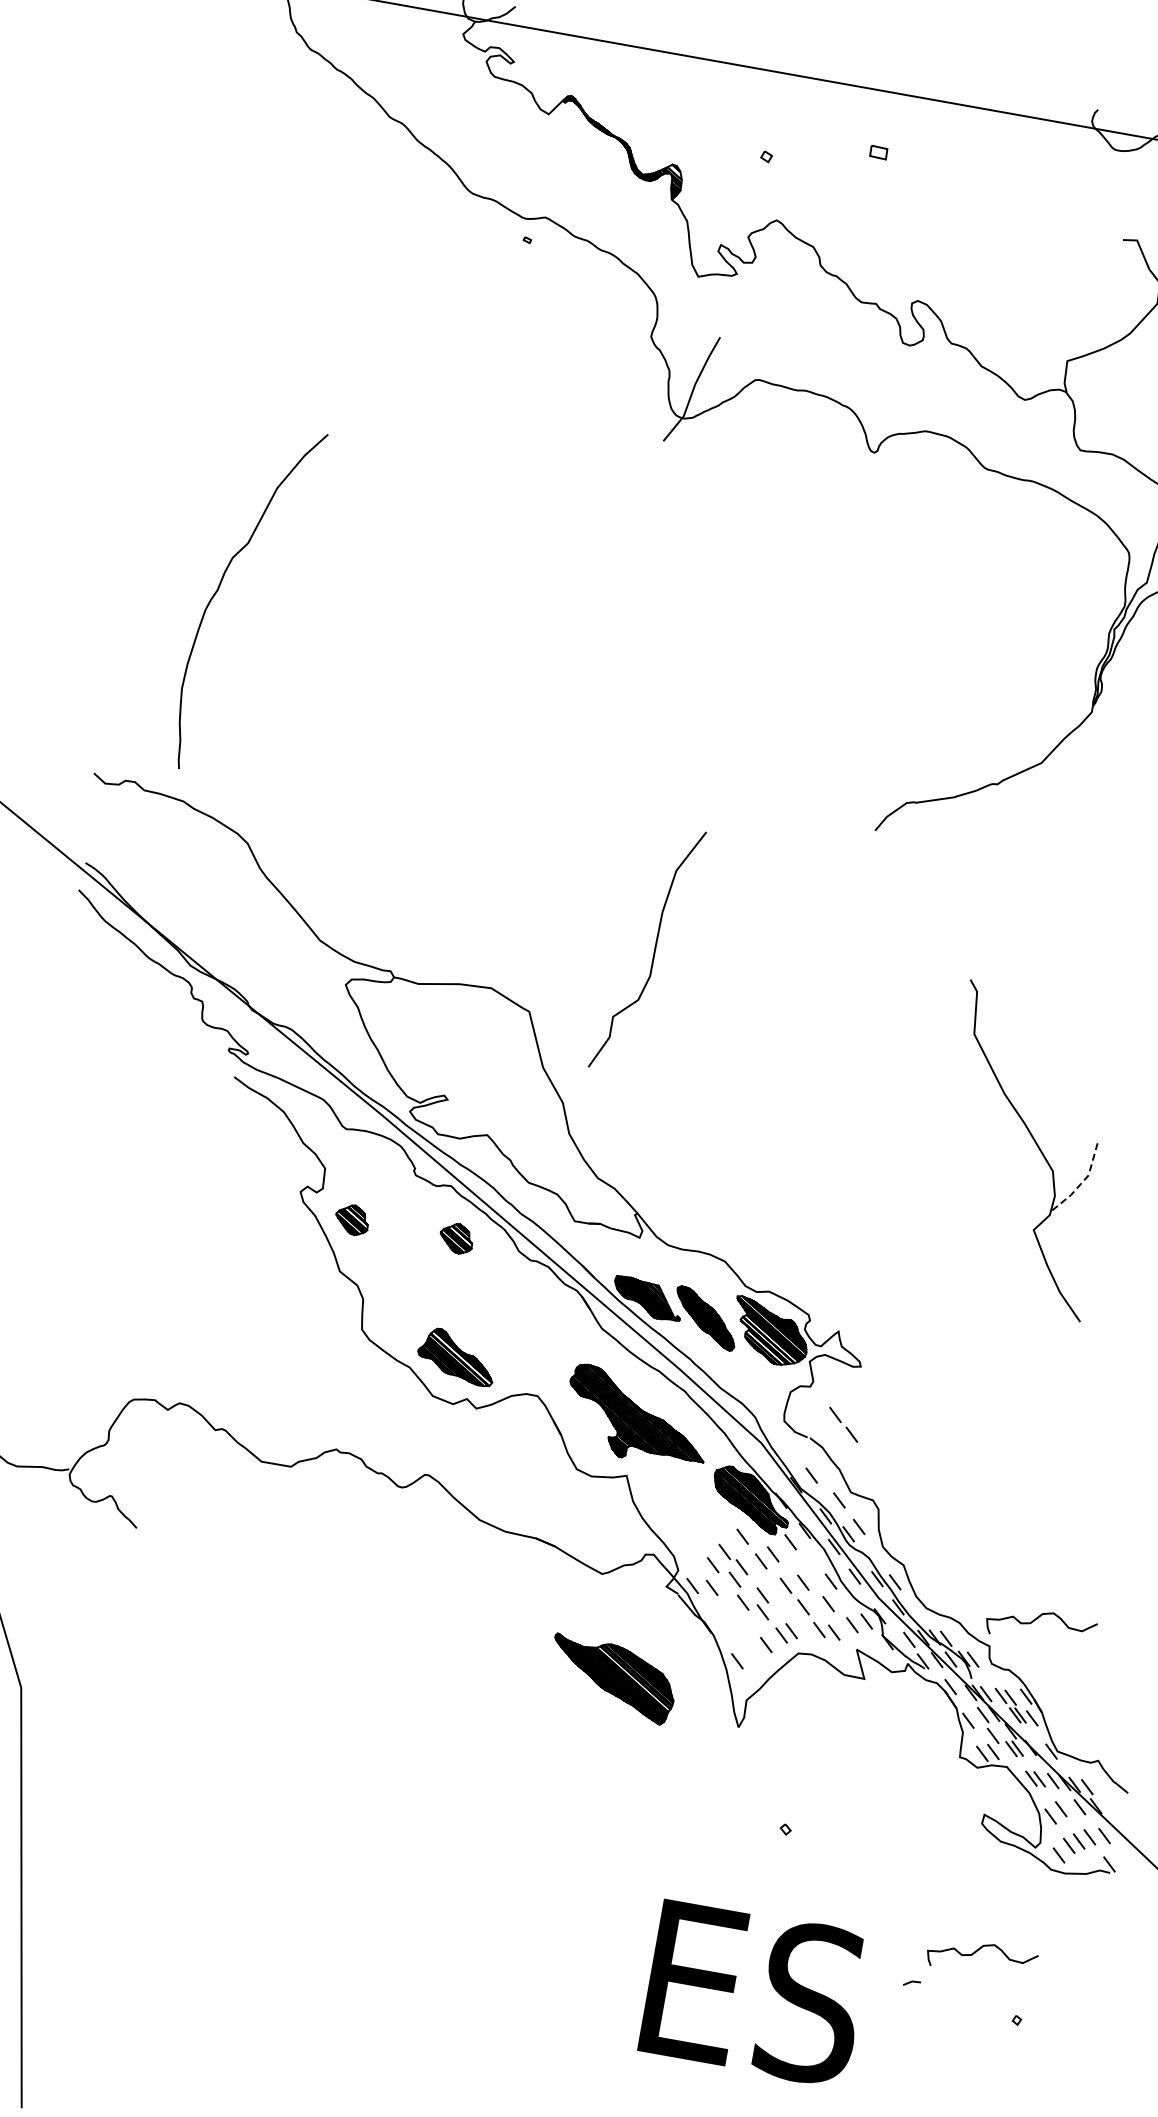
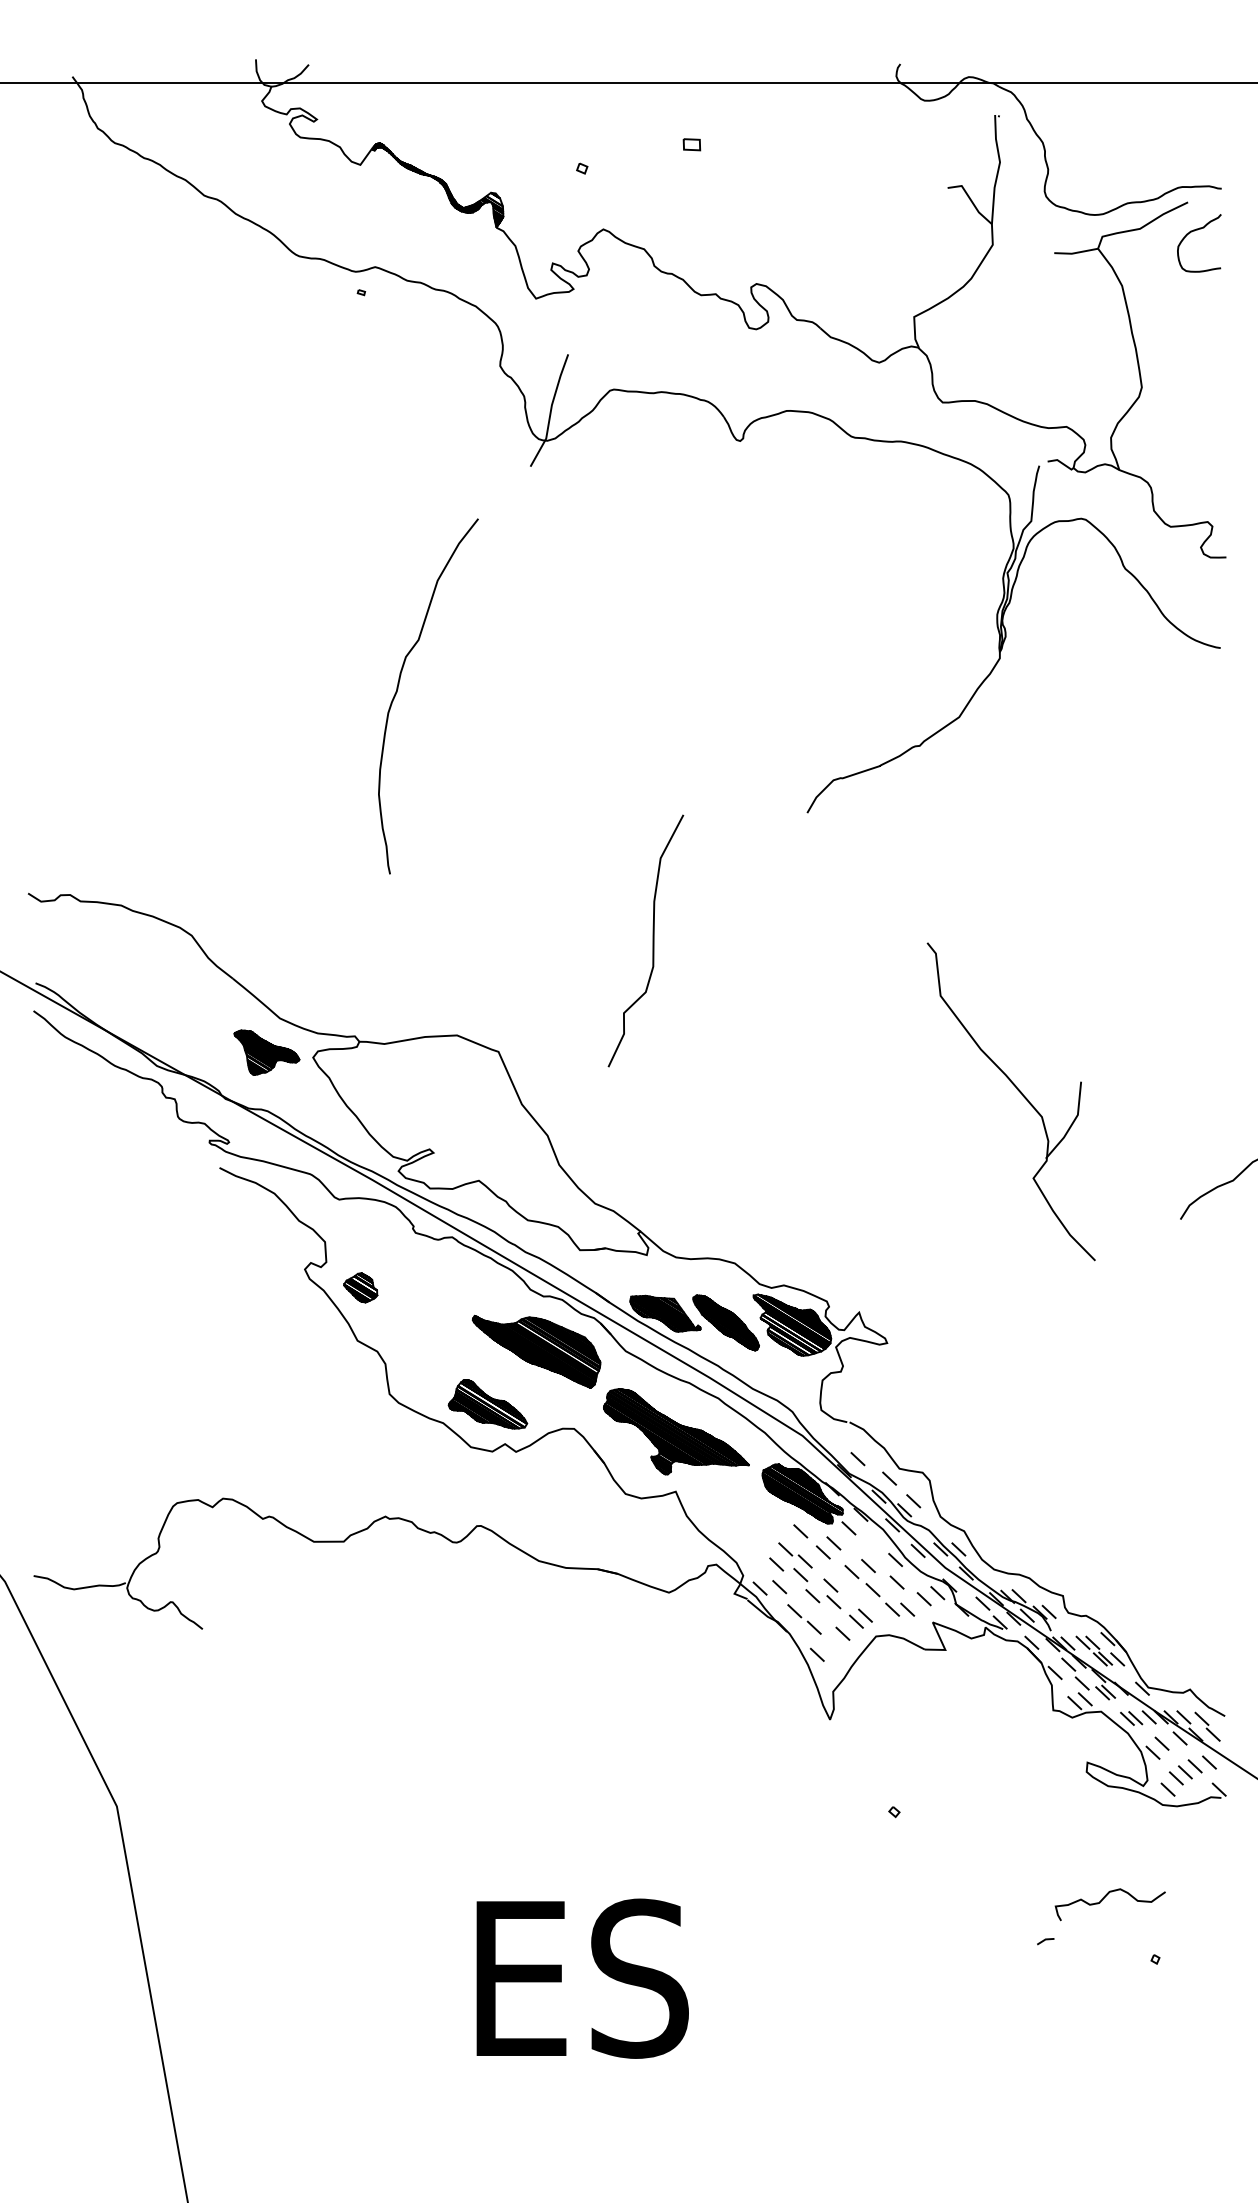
curve: (219, 588) -> (398, 689), moved
curve: (653, 950) -> (652, 940), moved
part: (300, 971) -> (266, 1052), added
line: (1081, 1183) -> (1072, 1124), dashed -> solid
part: (456, 1238) -> (466, 1287), removed
part: (843, 1424) -> (804, 1619), moved
curve: (1036, 1619) -> (1104, 1561), removed
part: (612, 1679) -> (536, 1351), moved
part: (1108, 1800) -> (1207, 1726), added
text: (754, 1993) -> (582, 1978), moved

